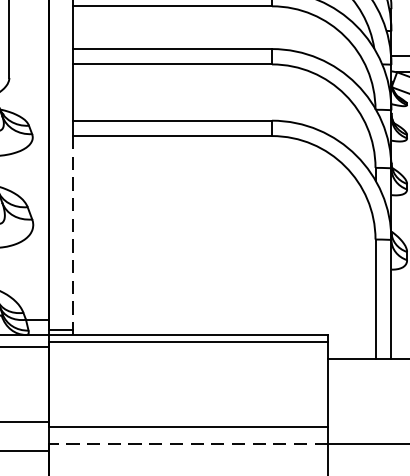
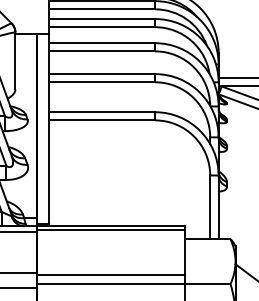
line: (73, 235) -> (49, 173), dashed -> solid
line: (188, 444) -> (110, 284), dashed -> solid

